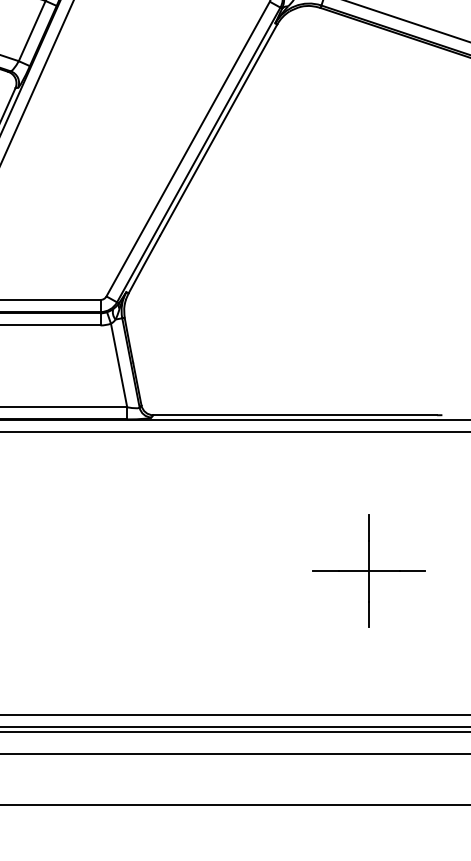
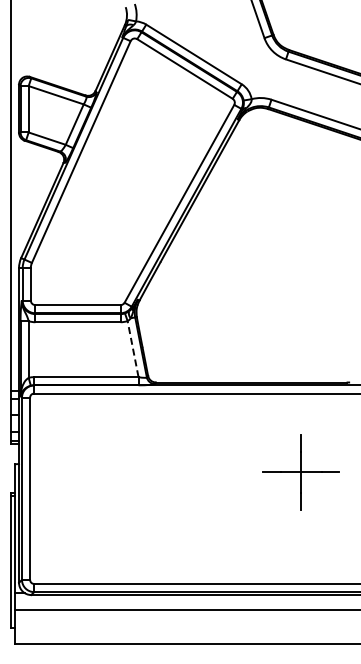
line: (119, 366) -> (133, 349), solid -> dashed
part: (368, 571) -> (300, 472), moved

